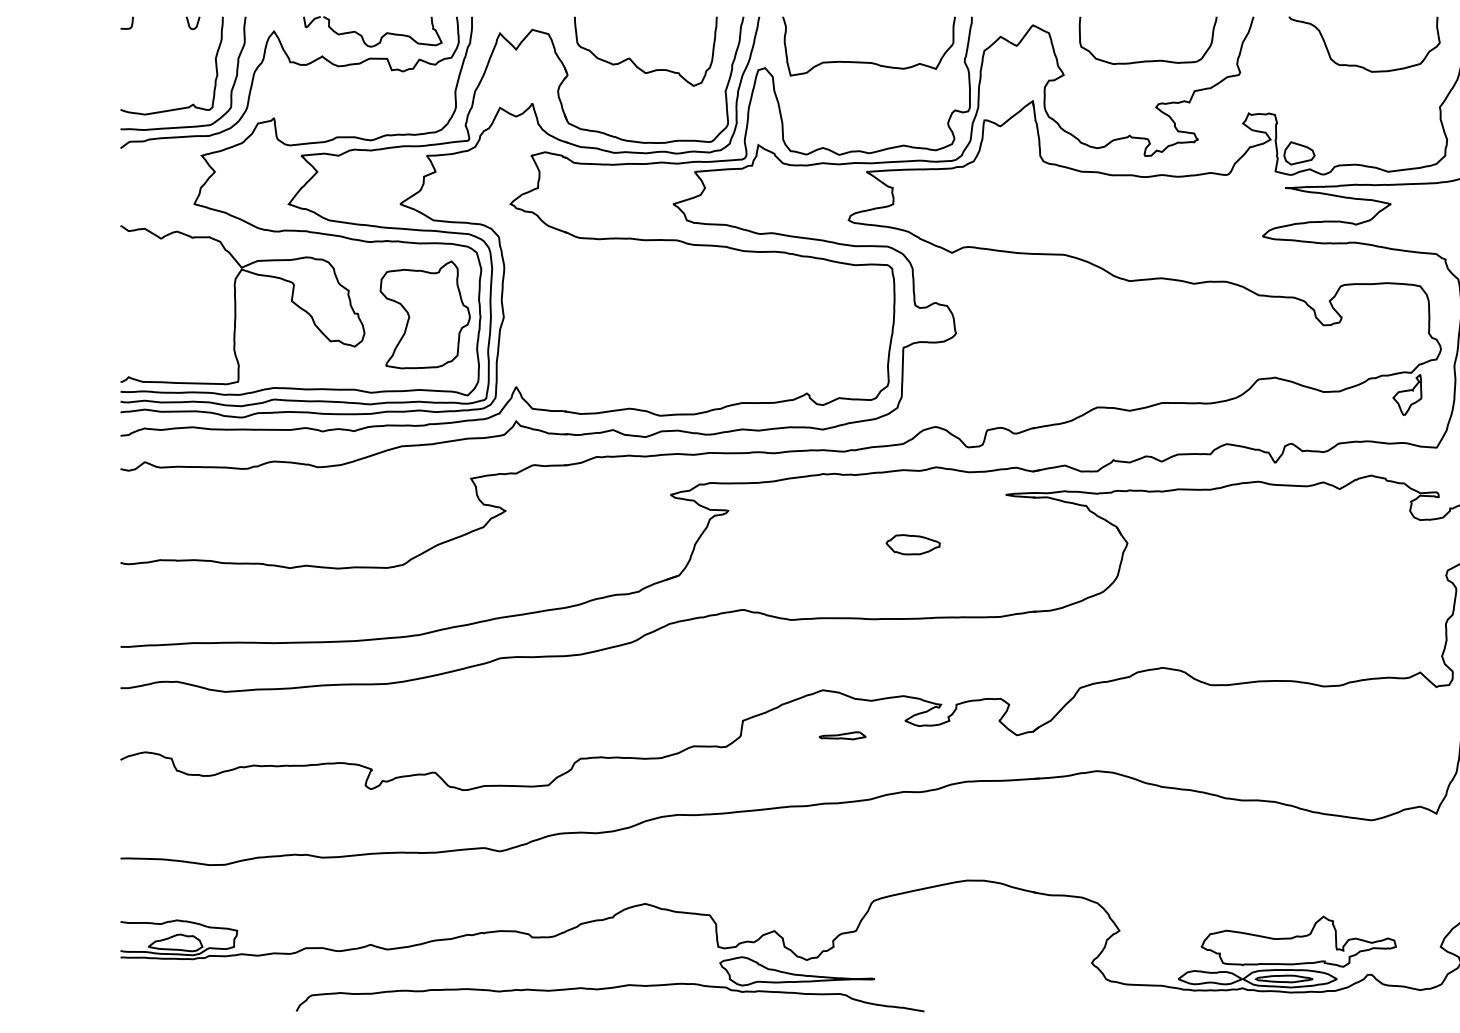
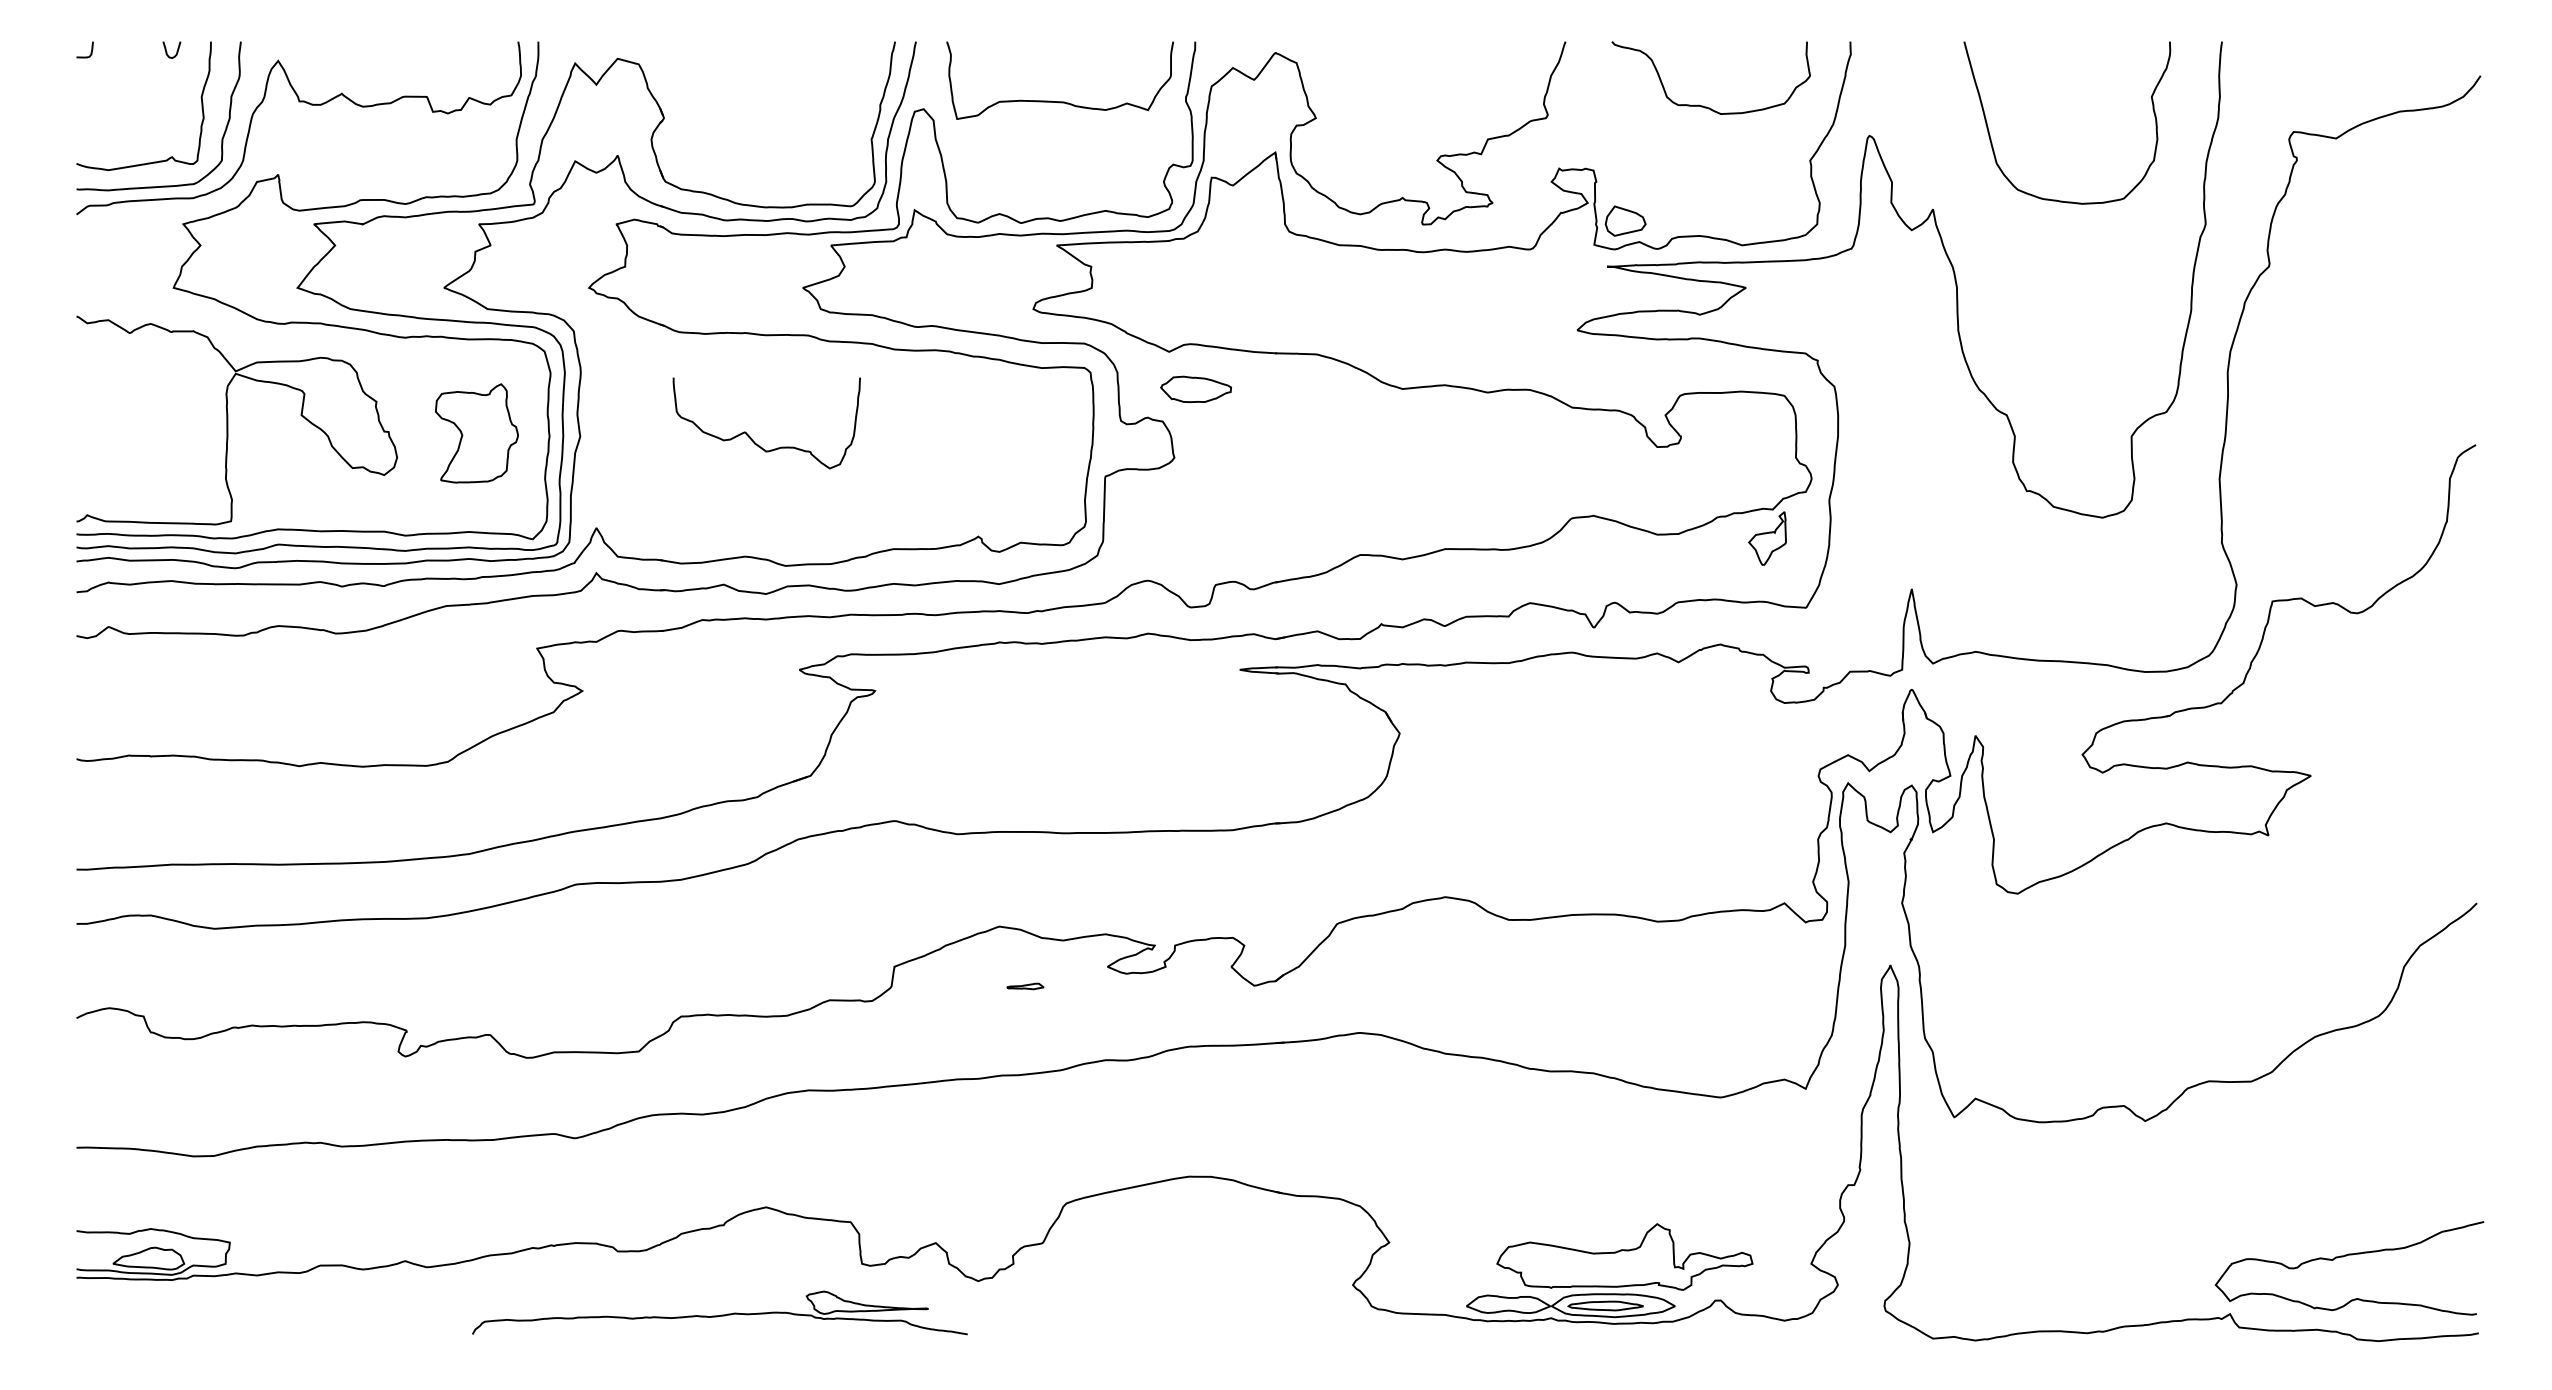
part: (381, 36) -> (419, 67), removed
curve: (1147, 60) -> (1426, 99), removed
curve: (634, 62) -> (751, 437), moved
part: (424, 315) -> (476, 433), size x0.7
part: (912, 544) -> (1195, 388), moved
part: (842, 735) -> (1025, 986), size x0.6
part: (609, 983) -> (719, 1312), size x0.6

